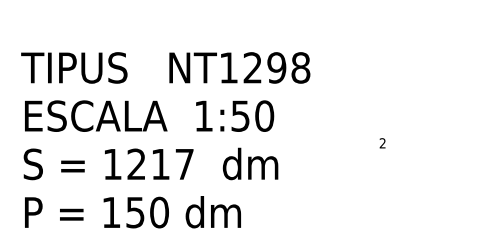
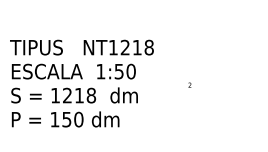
text: (275, 67) -> (136, 47), NT1298 -> NT1218
text: (184, 164) -> (91, 95), 1217 -> 1218

